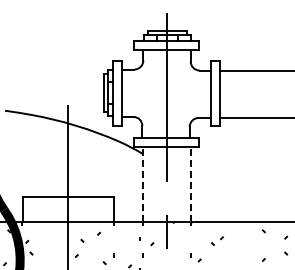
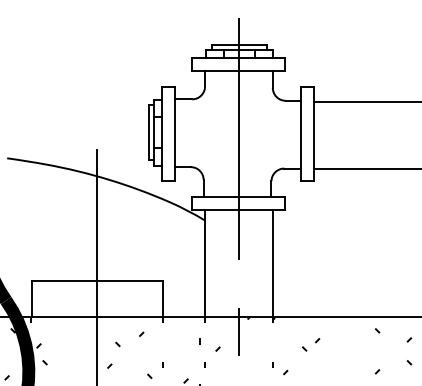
line: (143, 183) -> (205, 262), dashed -> solid
line: (190, 183) -> (272, 262), dashed -> solid

